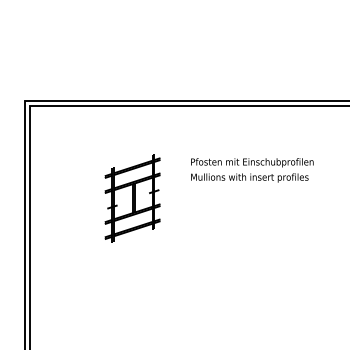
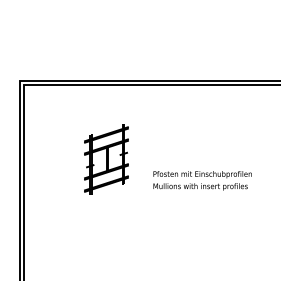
text: (252, 170) -> (202, 180), moved

